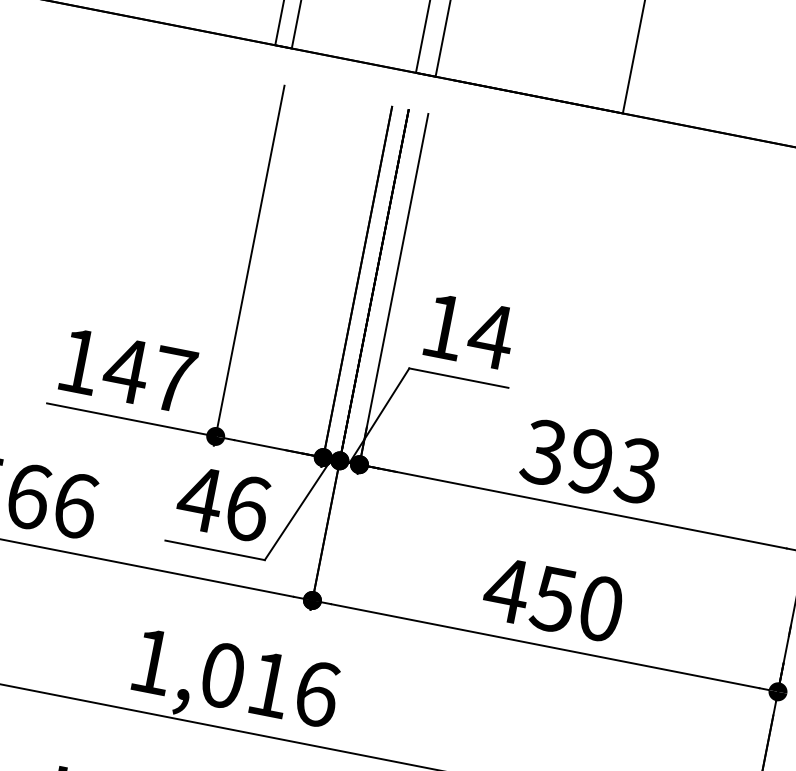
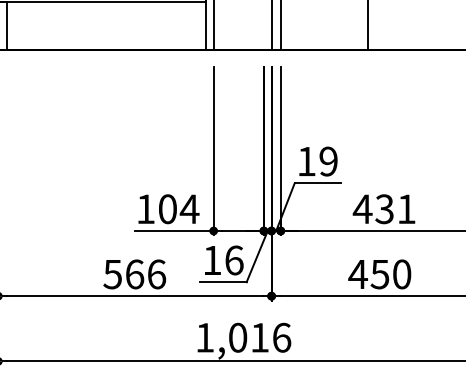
text: (490, 335) -> (328, 161), 14 -> 19
text: (149, 375) -> (178, 209), 147 -> 104
text: (588, 461) -> (383, 209), 393 -> 431
text: (200, 499) -> (212, 260), 46 -> 16

